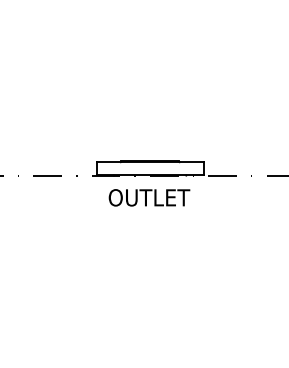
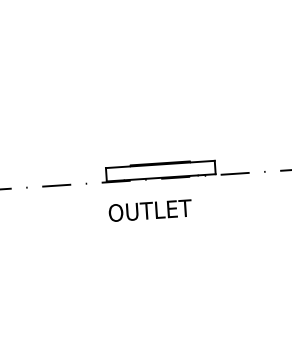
text: (149, 197) -> (150, 210), moved

